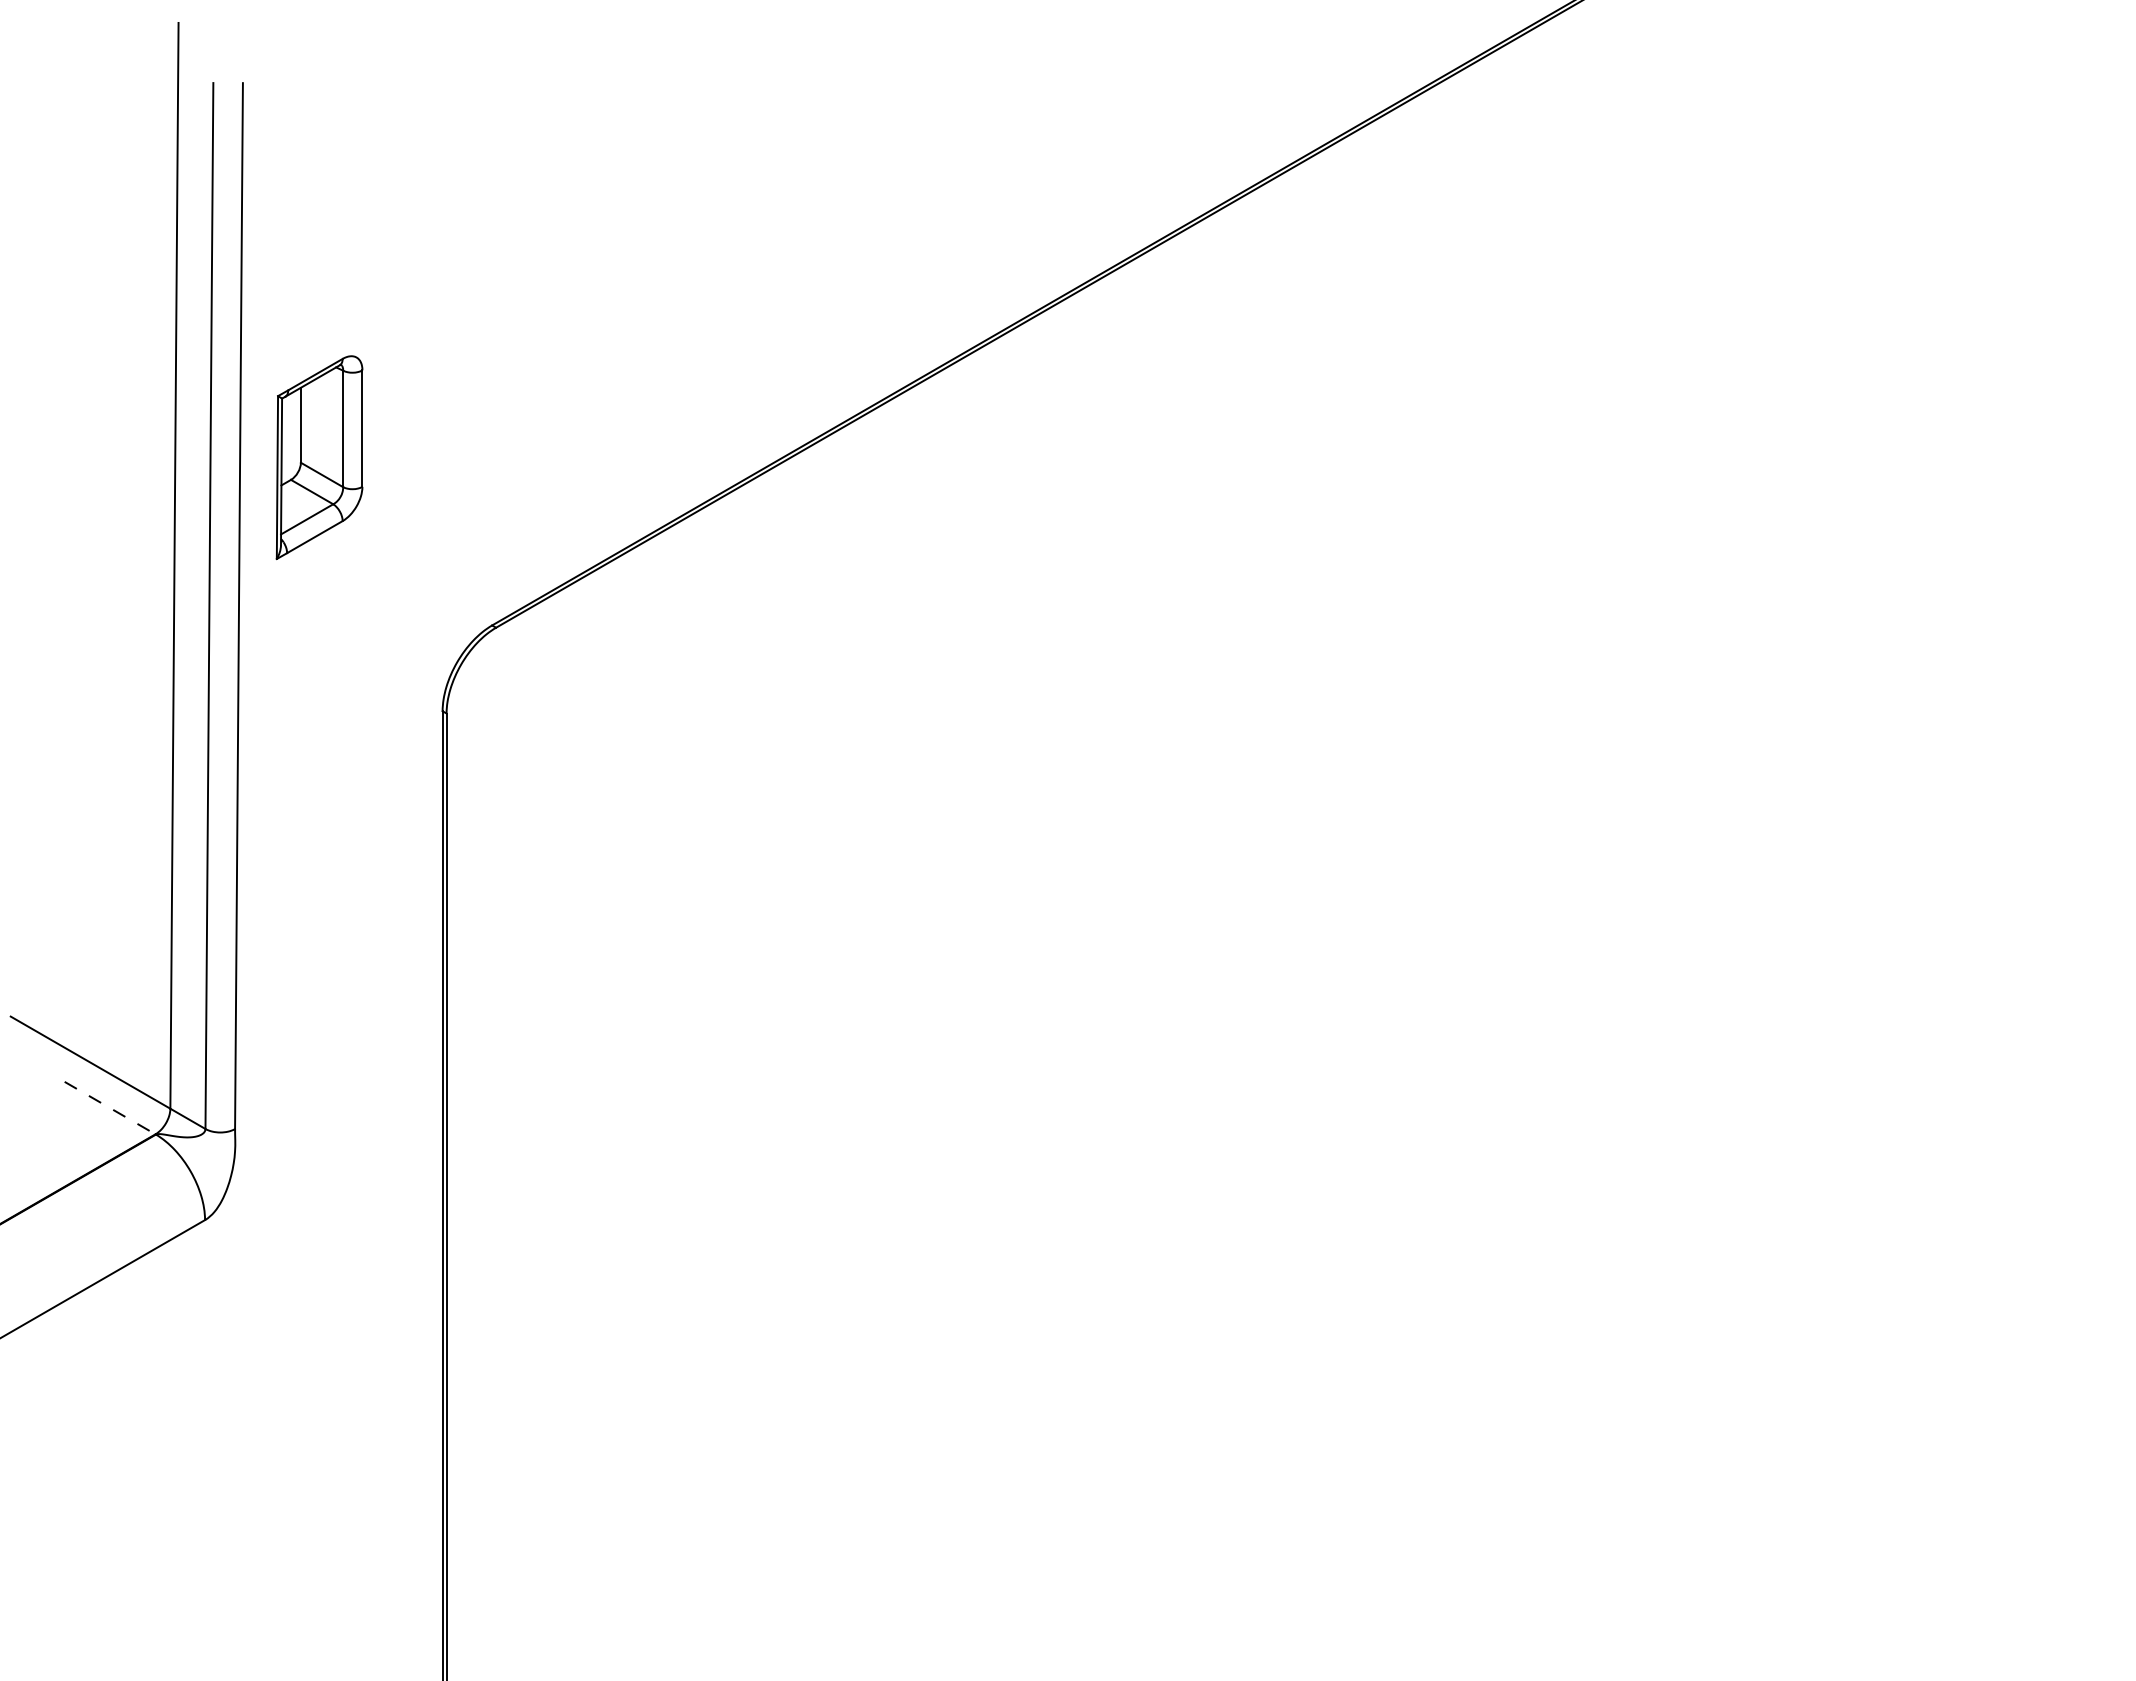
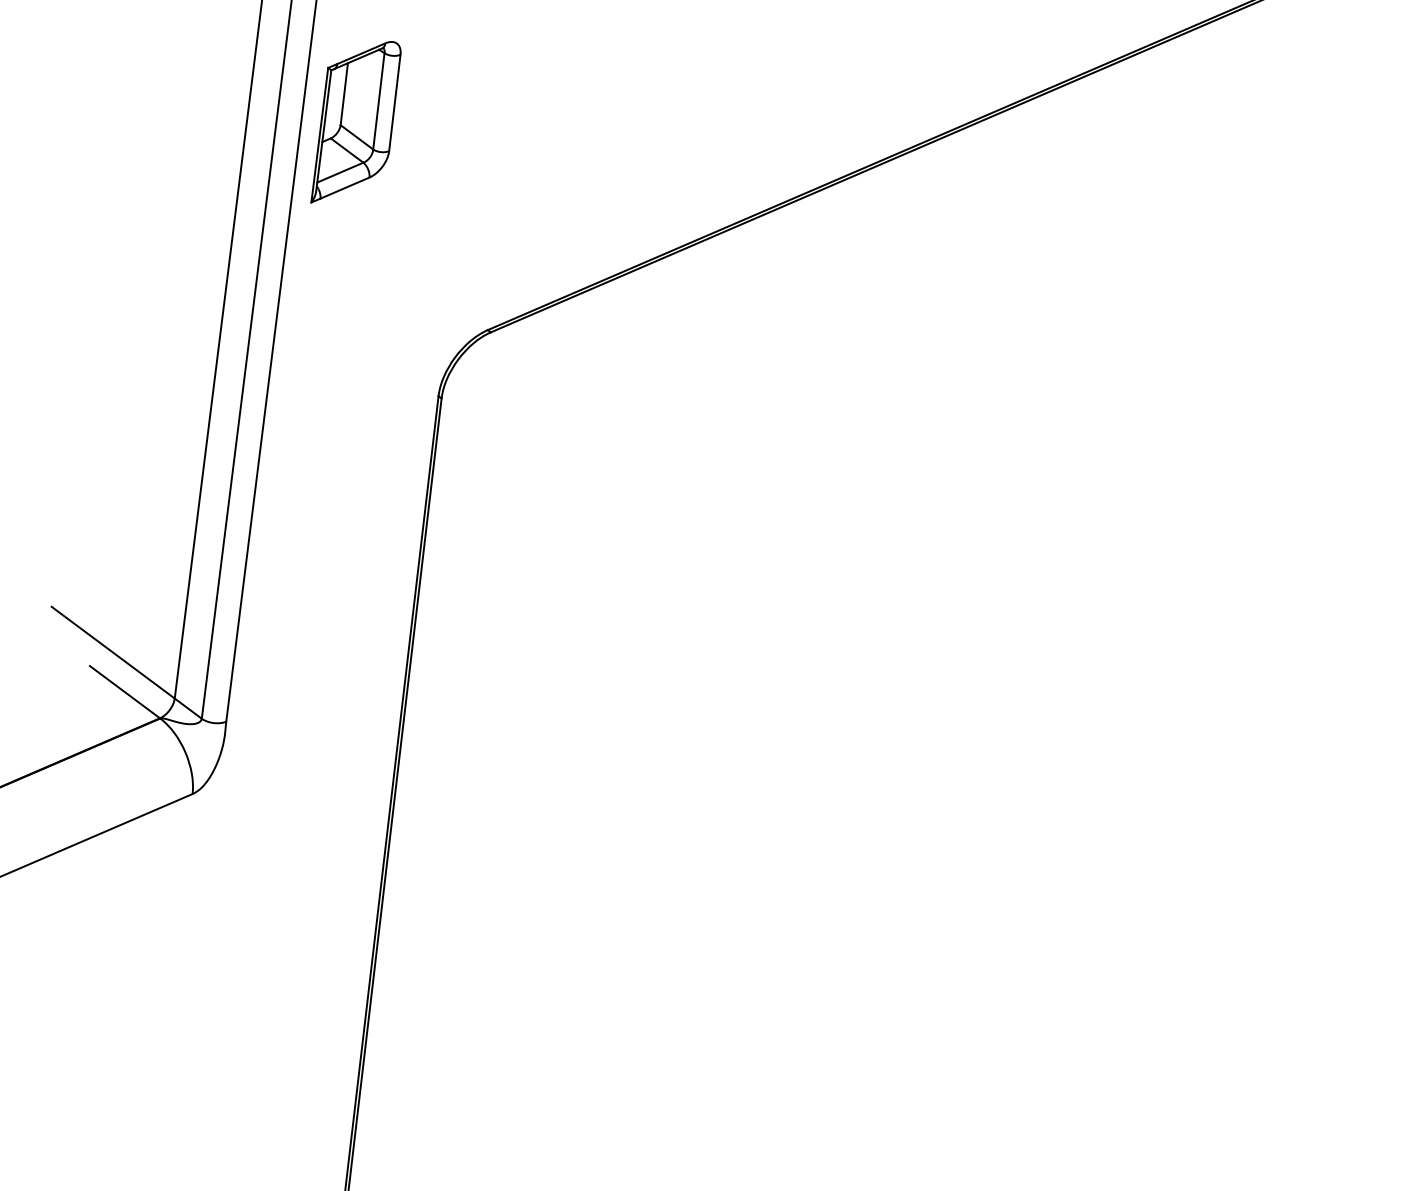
part: (319, 457) -> (356, 122), moved
line: (110, 1108) -> (125, 692), dashed -> solid

